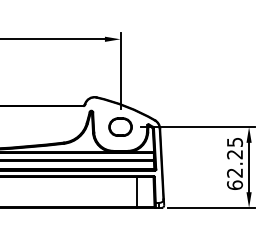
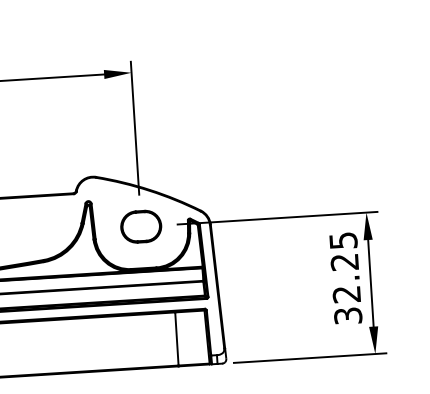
text: (235, 184) -> (348, 314), 62.25 -> 32.25

